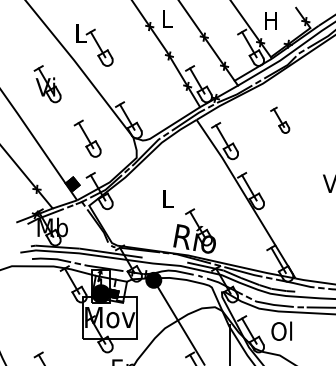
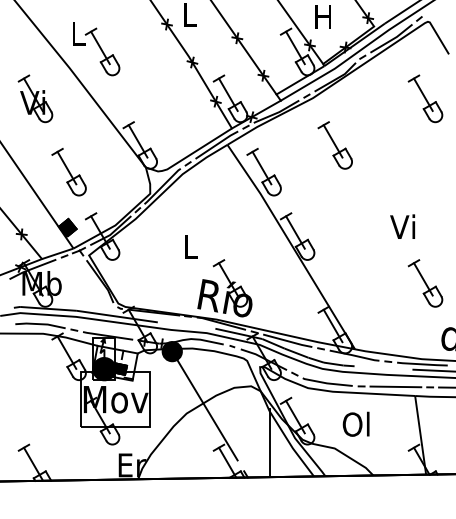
part: (279, 120) -> (334, 145), size x1.43
part: (87, 139) -> (68, 172), moved
text: (281, 330) -> (355, 423), moved

